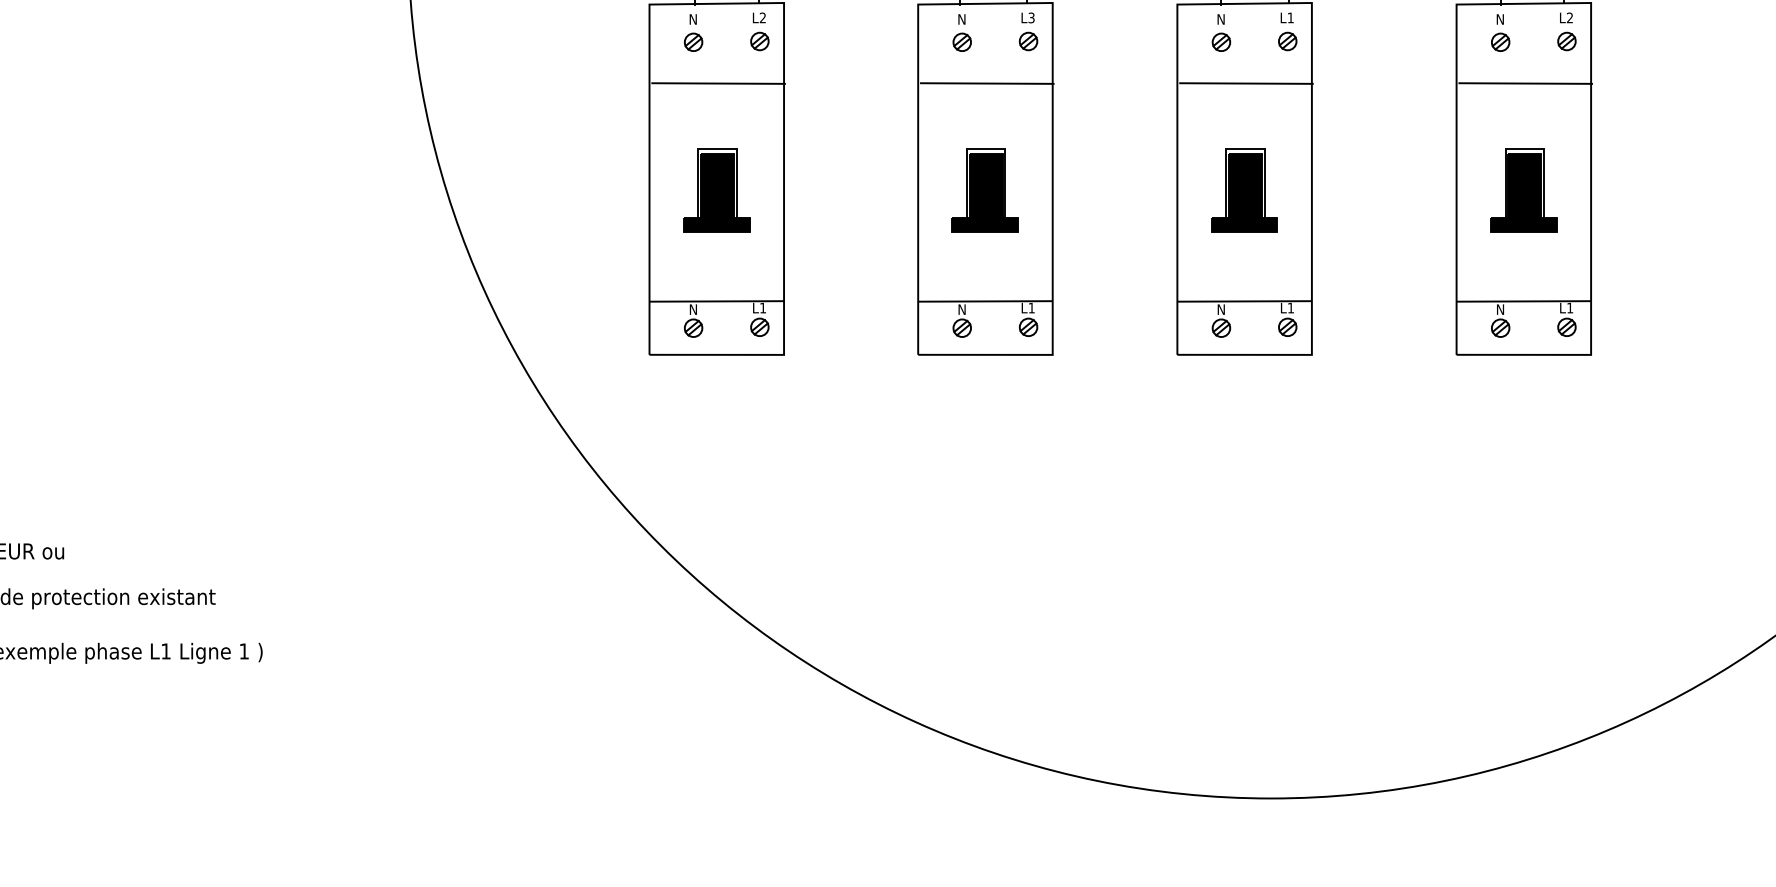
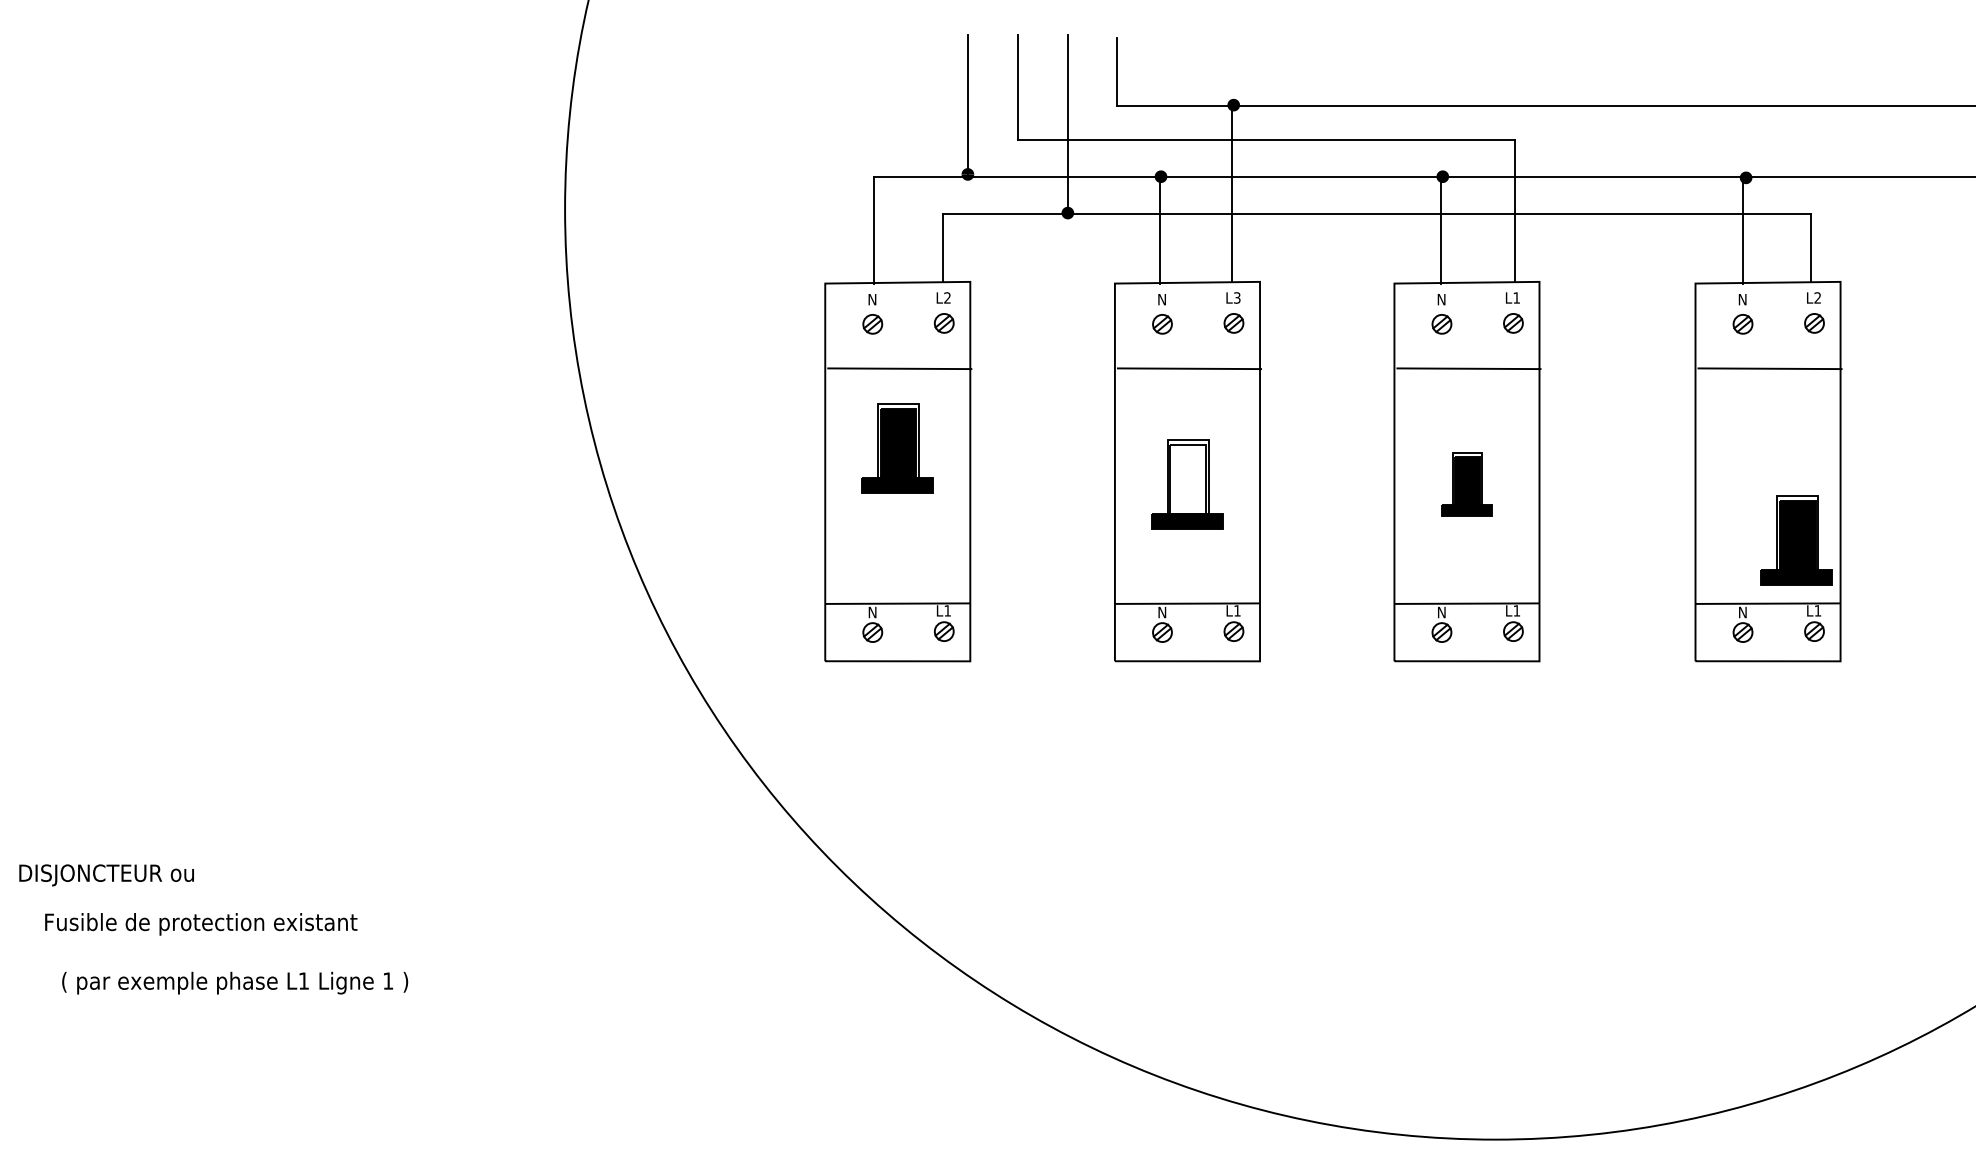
fill: (985, 185) -> (1187, 478), removed
part: (716, 190) -> (897, 448), moved
part: (1244, 190) -> (1466, 484), size x0.7
part: (1523, 190) -> (1796, 540), moved

